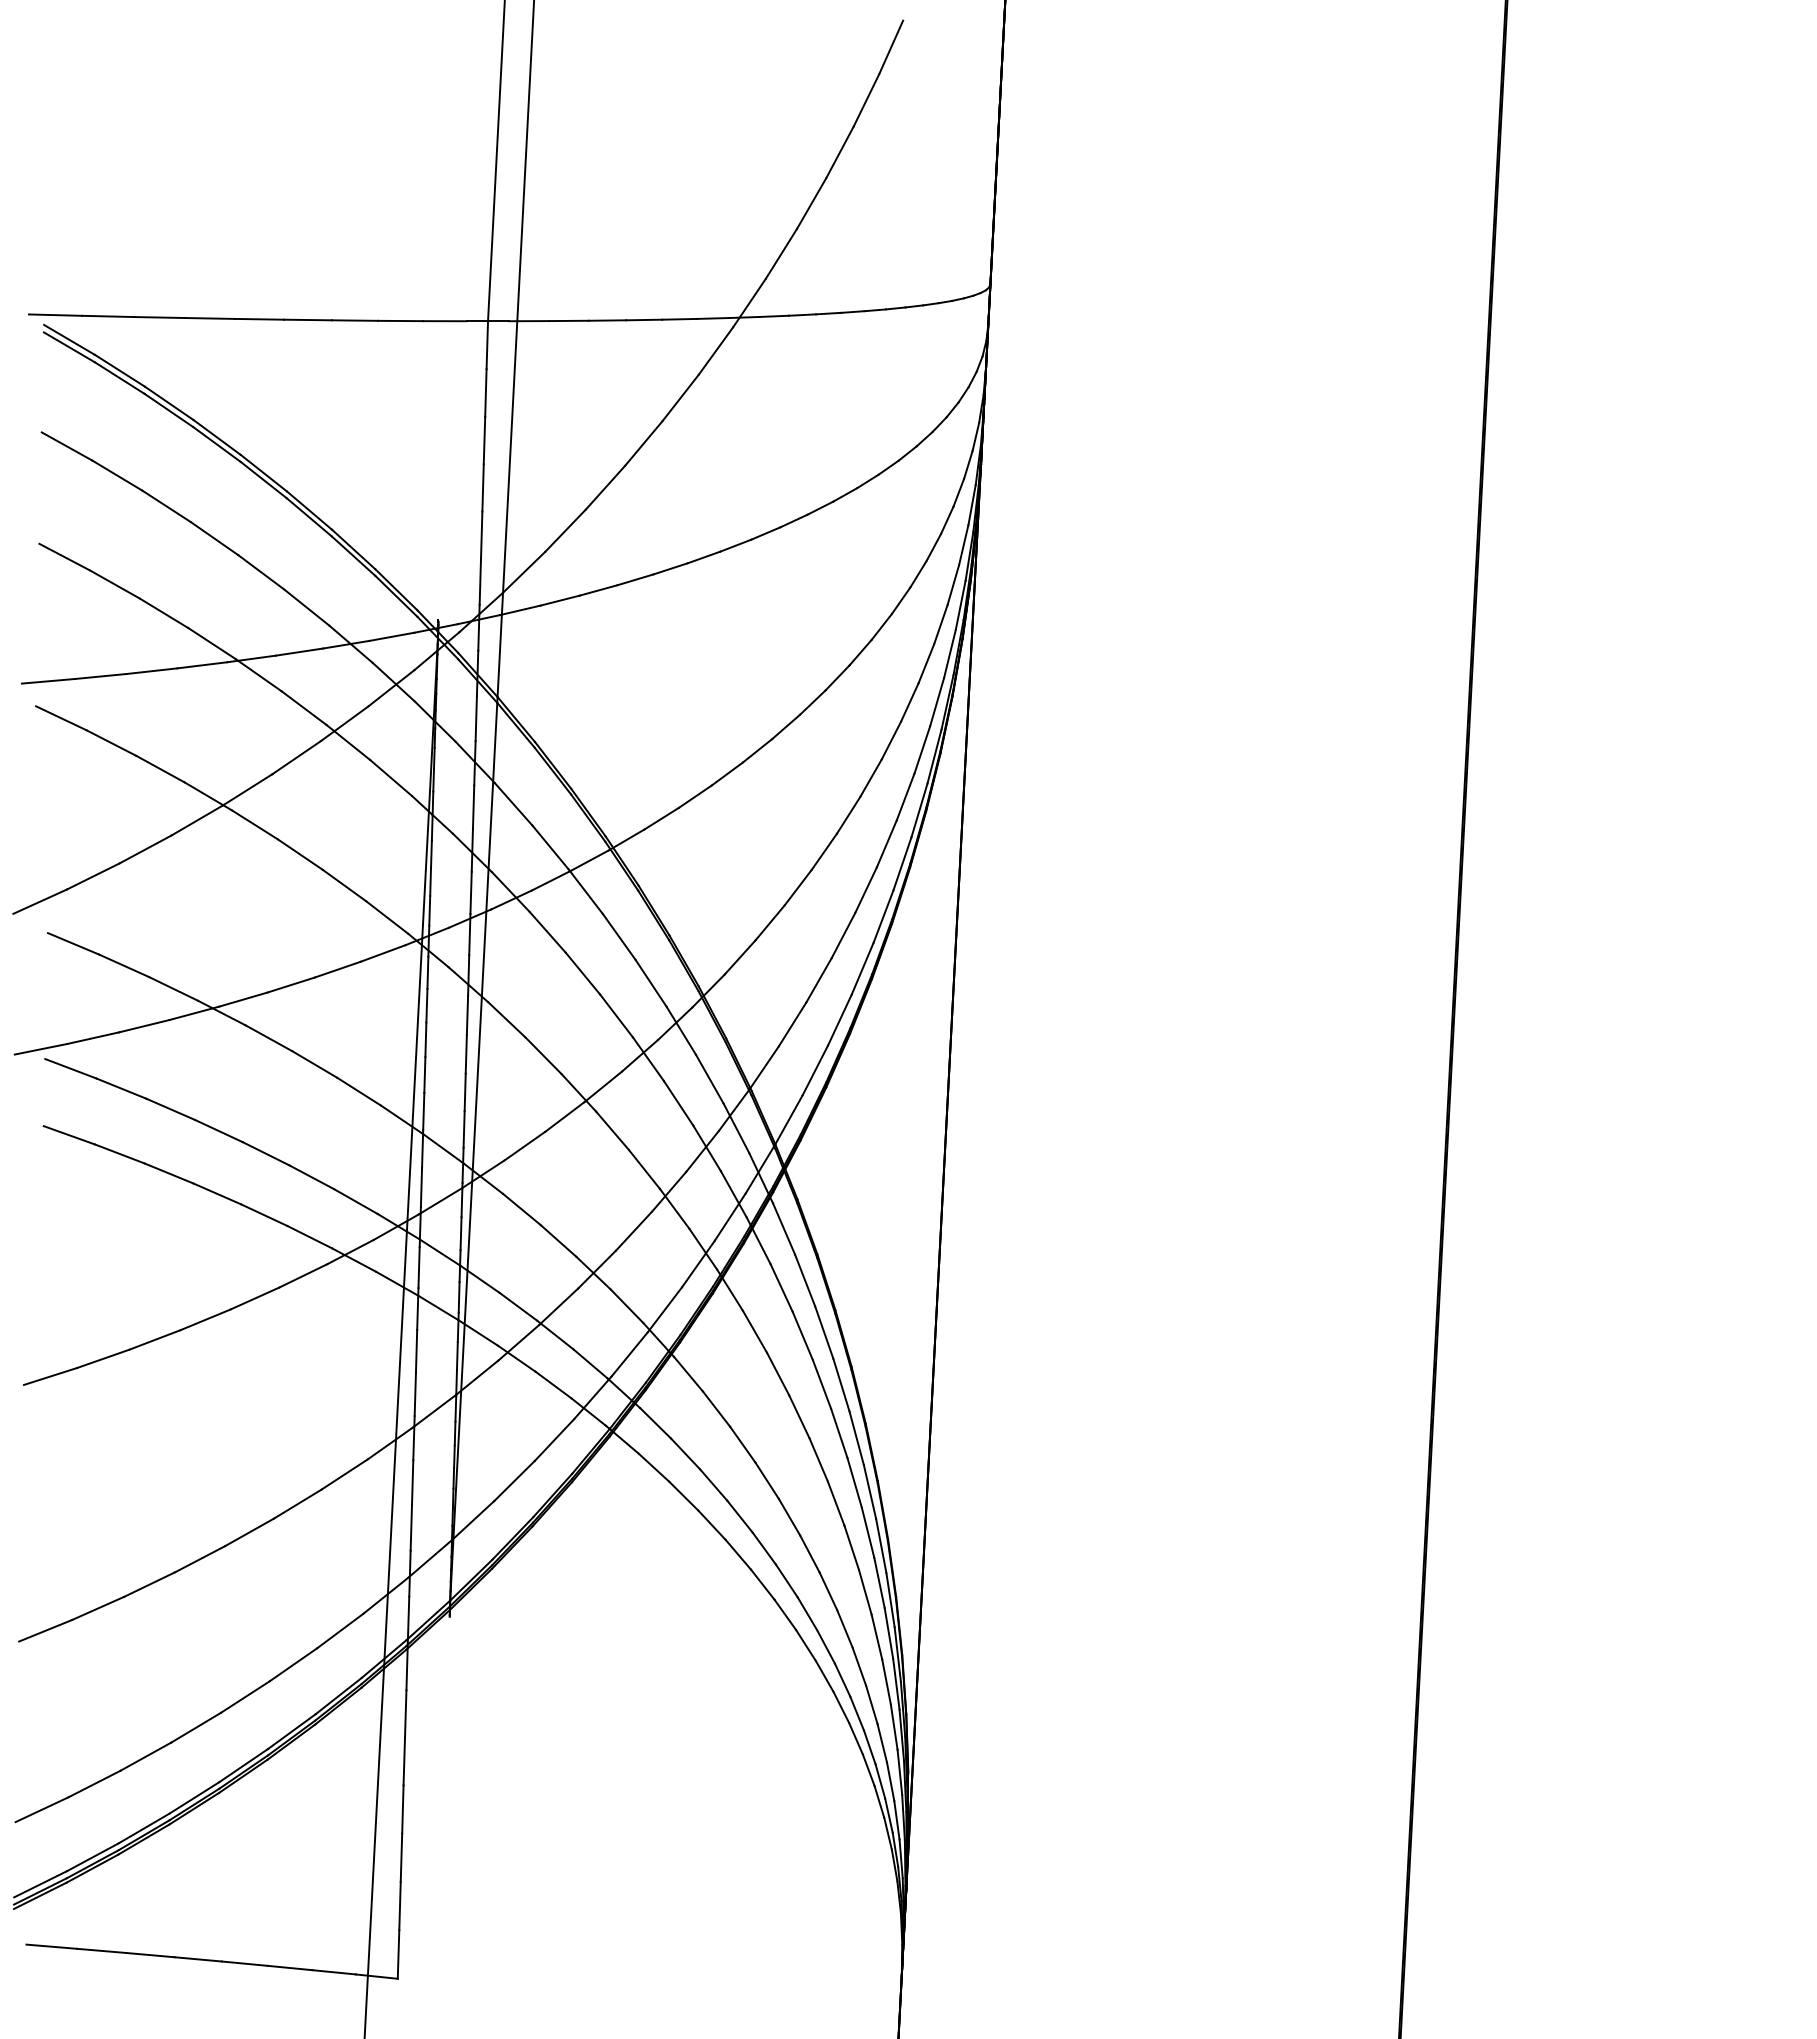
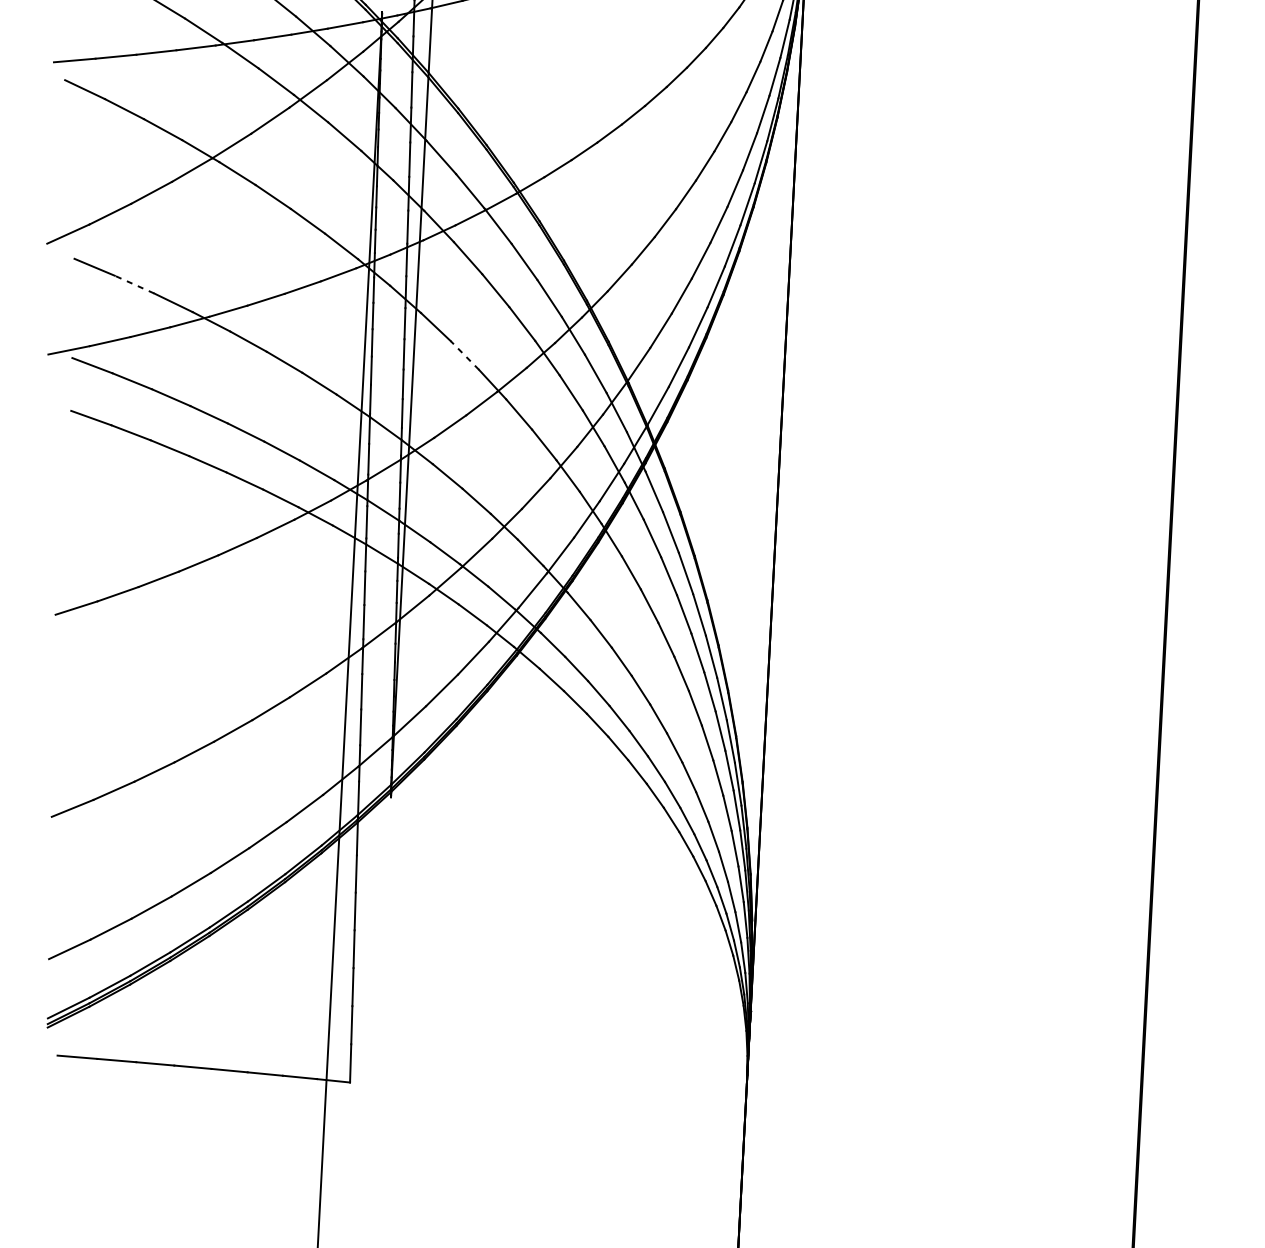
line: (123, 965) -> (134, 284), solid -> dashed
line: (543, 1055) -> (464, 355), solid -> dashed

